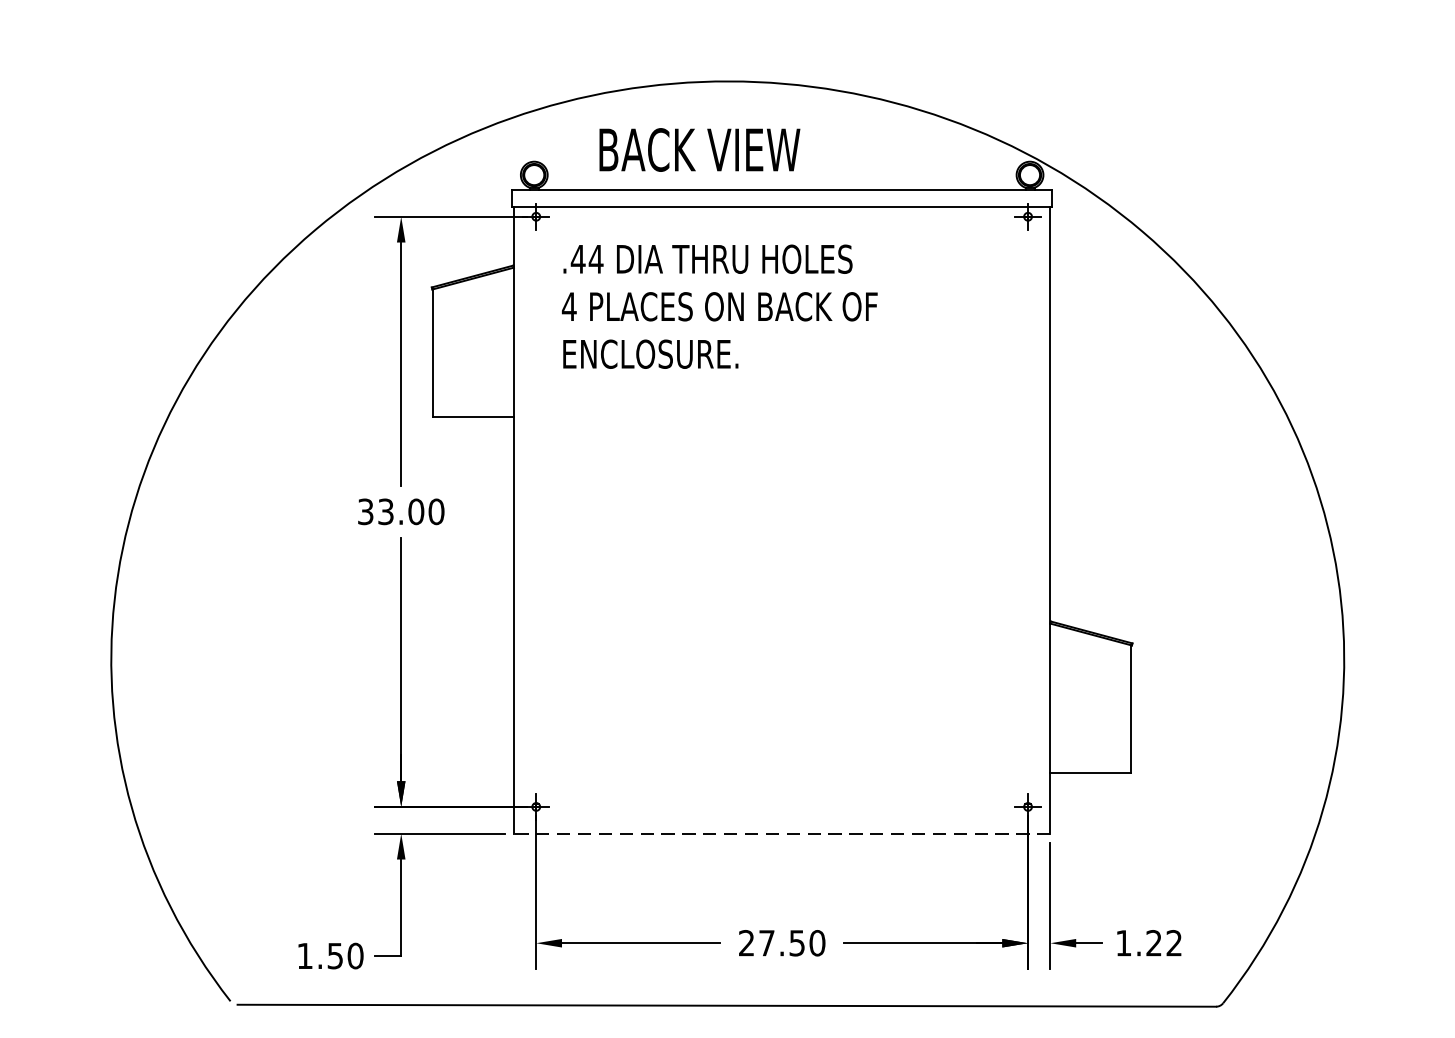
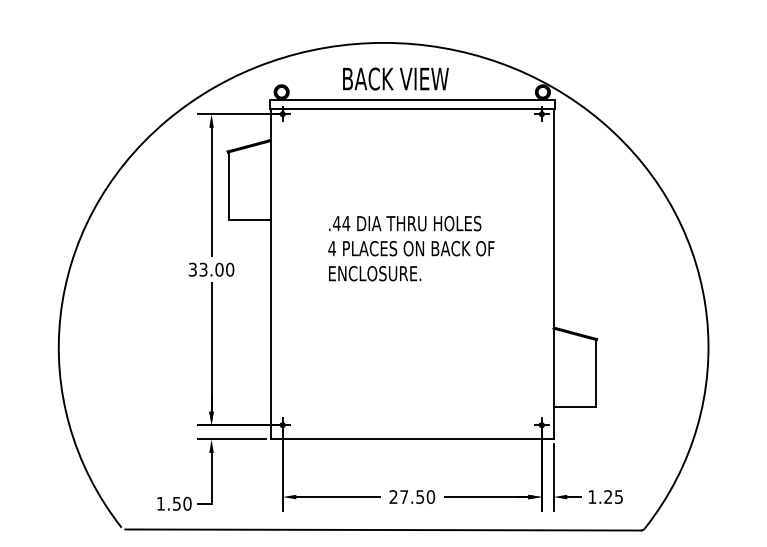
text: (699, 148) -> (395, 78), moved
text: (719, 306) -> (411, 248), moved
line: (780, 834) -> (411, 439), dashed -> solid
text: (1173, 942) -> (618, 496), 1.22 -> 1.25

